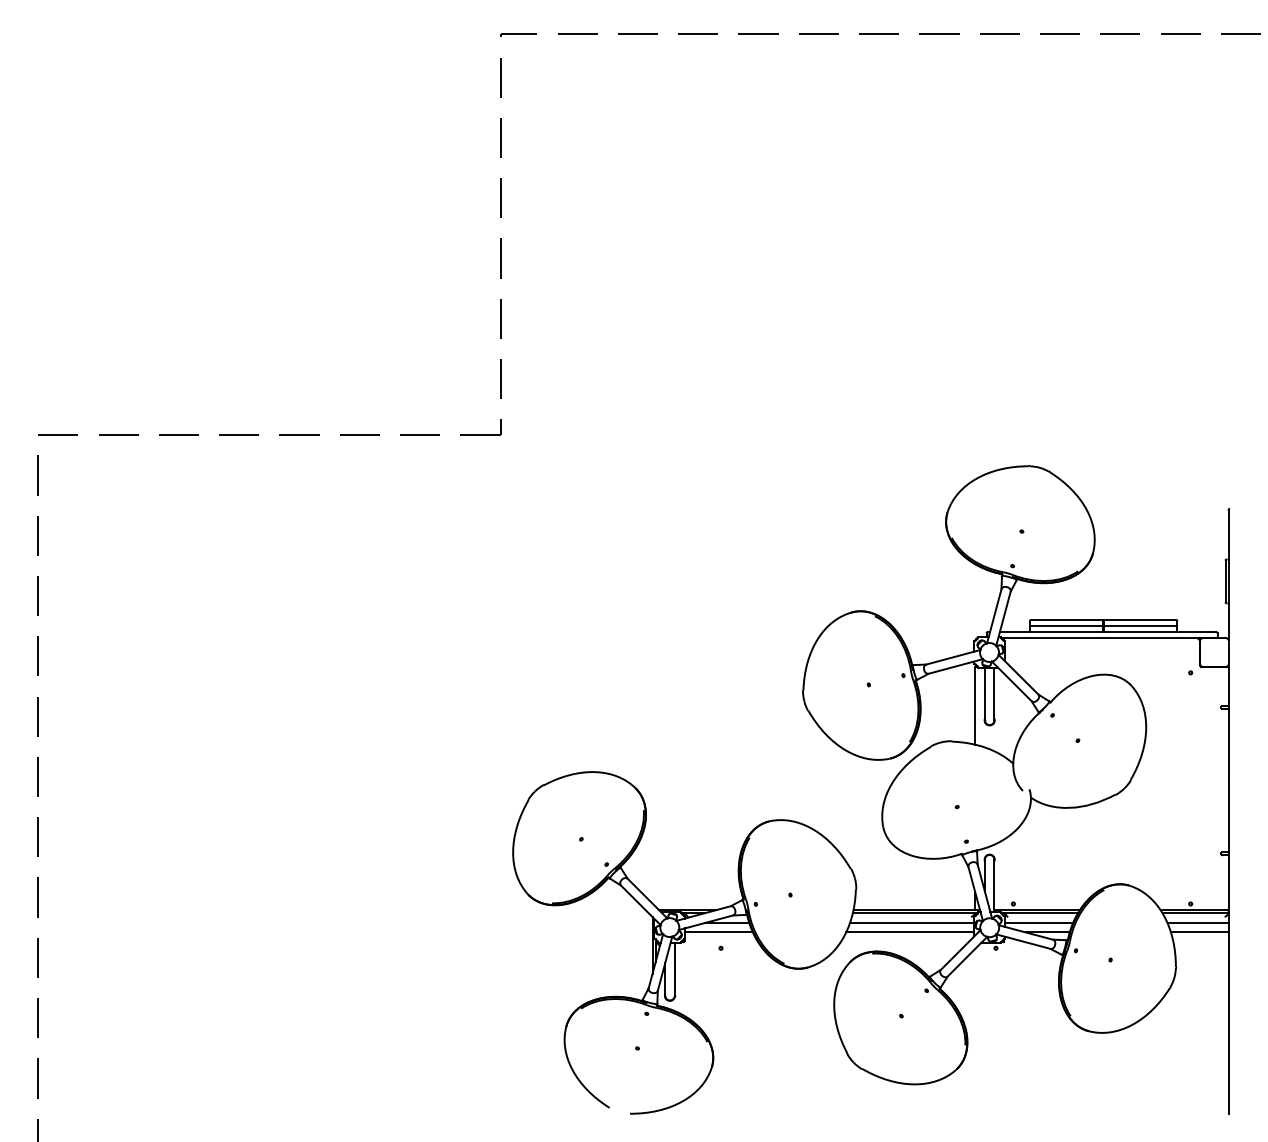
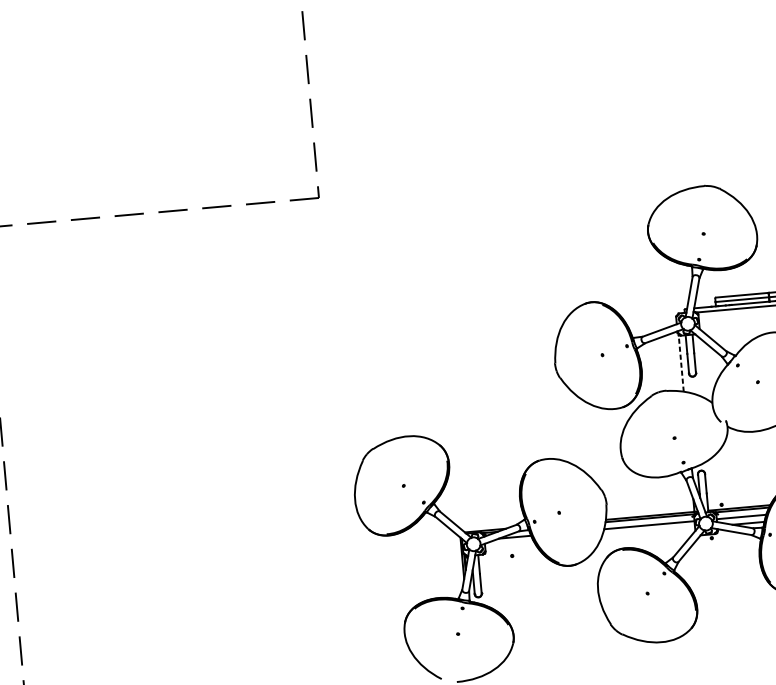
line: (975, 706) -> (681, 363), solid -> dashed
line: (718, 932) -> (509, 544), removed
line: (910, 932) -> (648, 532), removed

